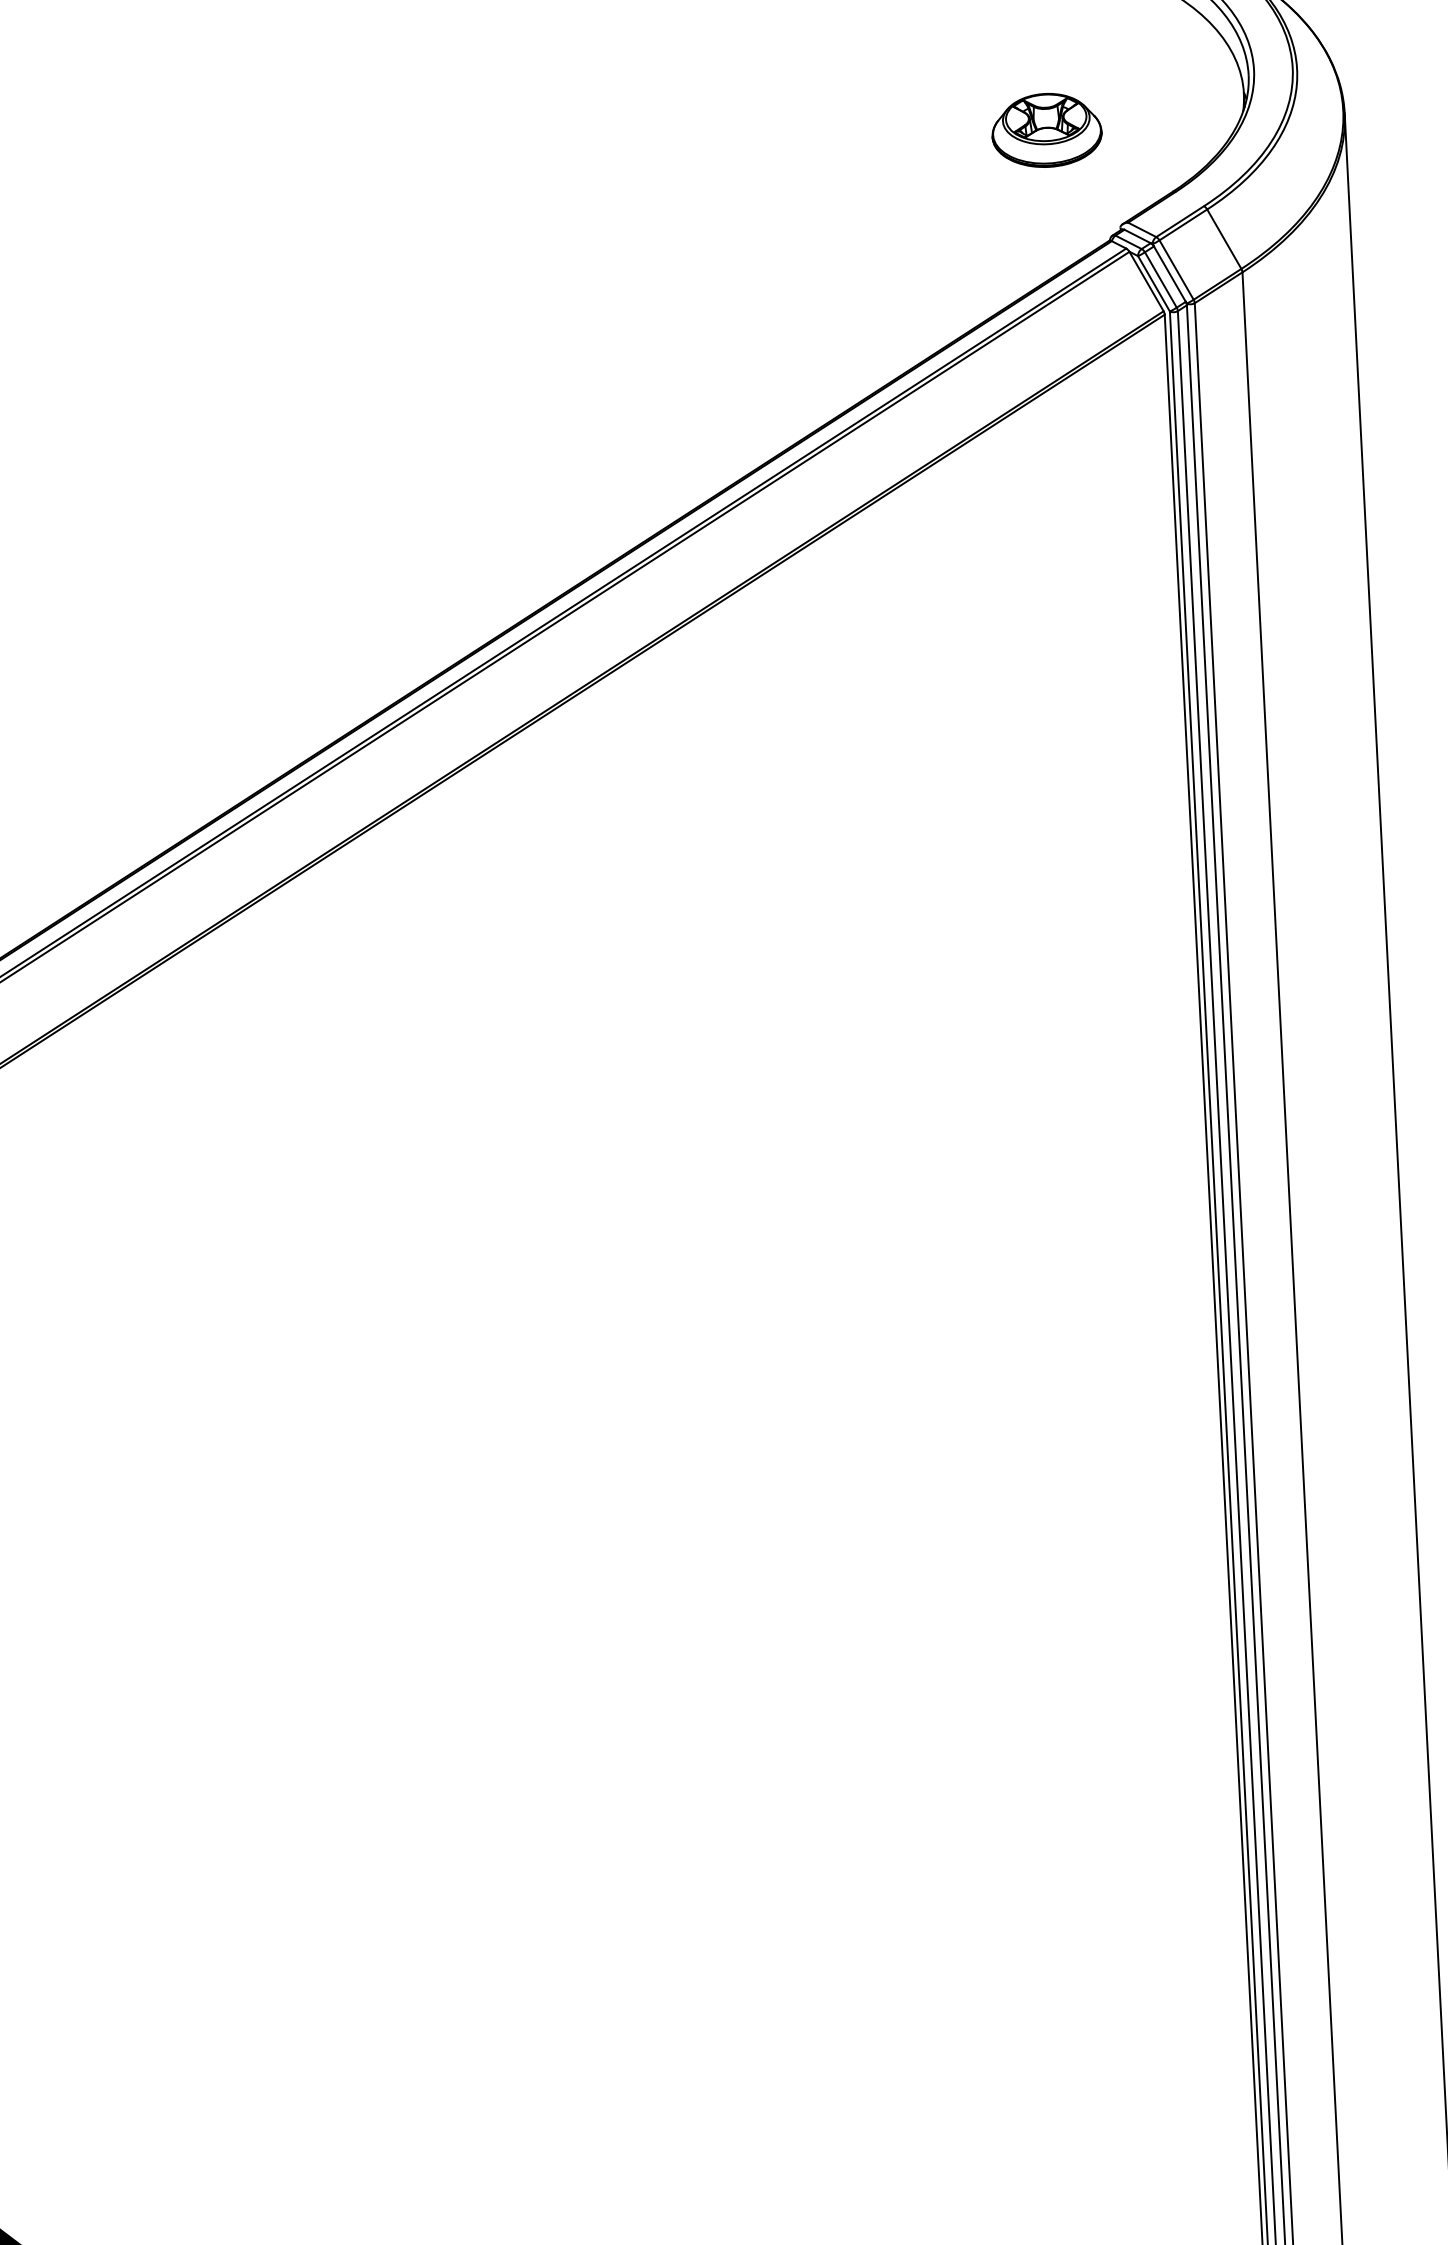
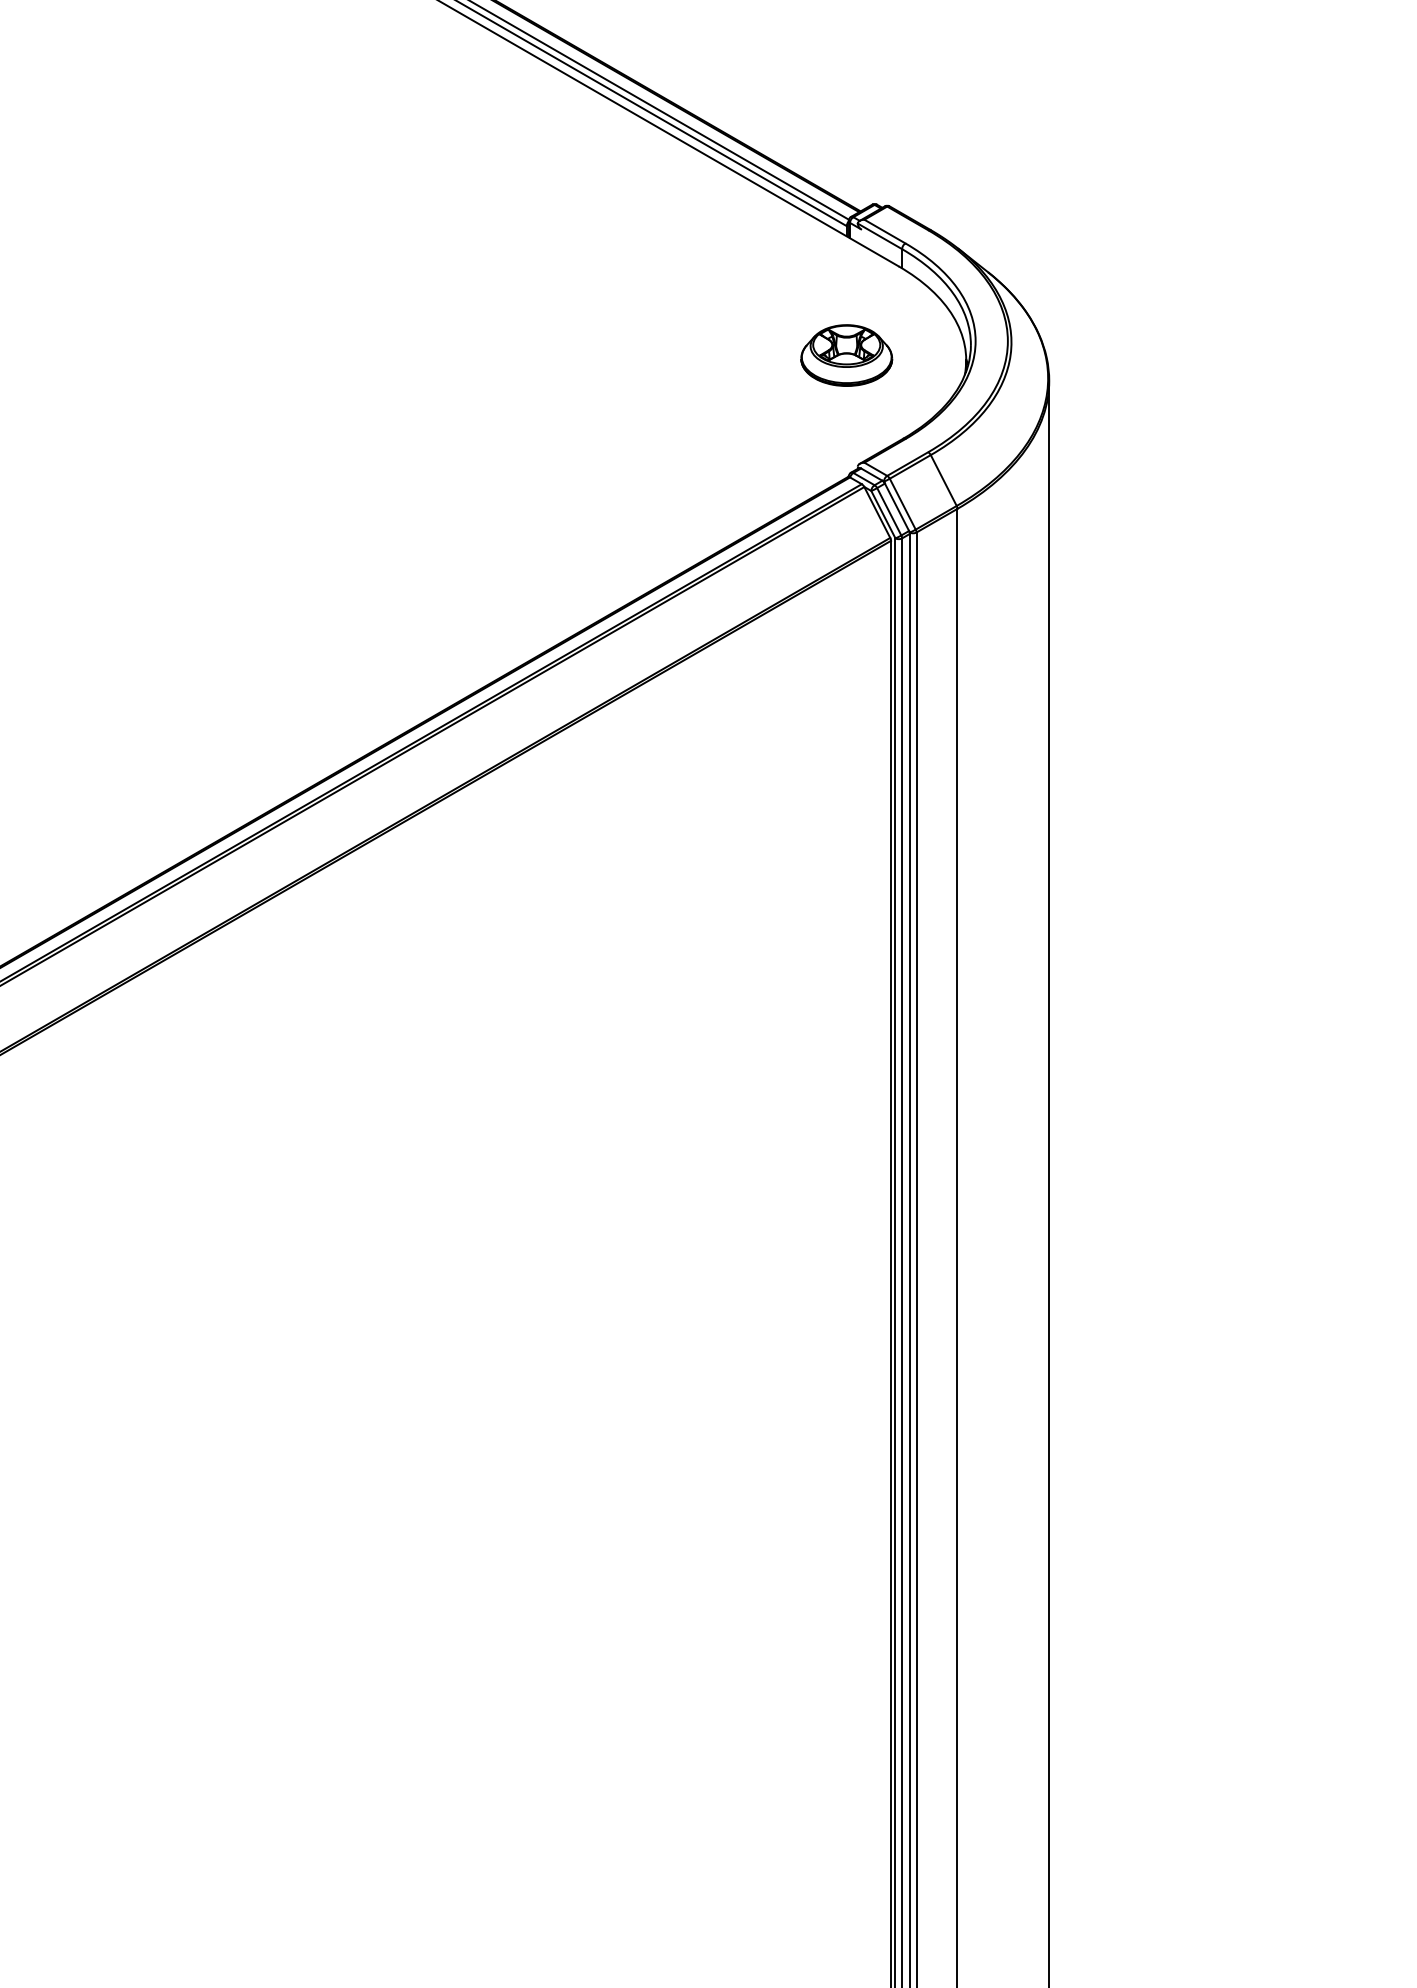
part: (1046, 130) -> (846, 355), moved

